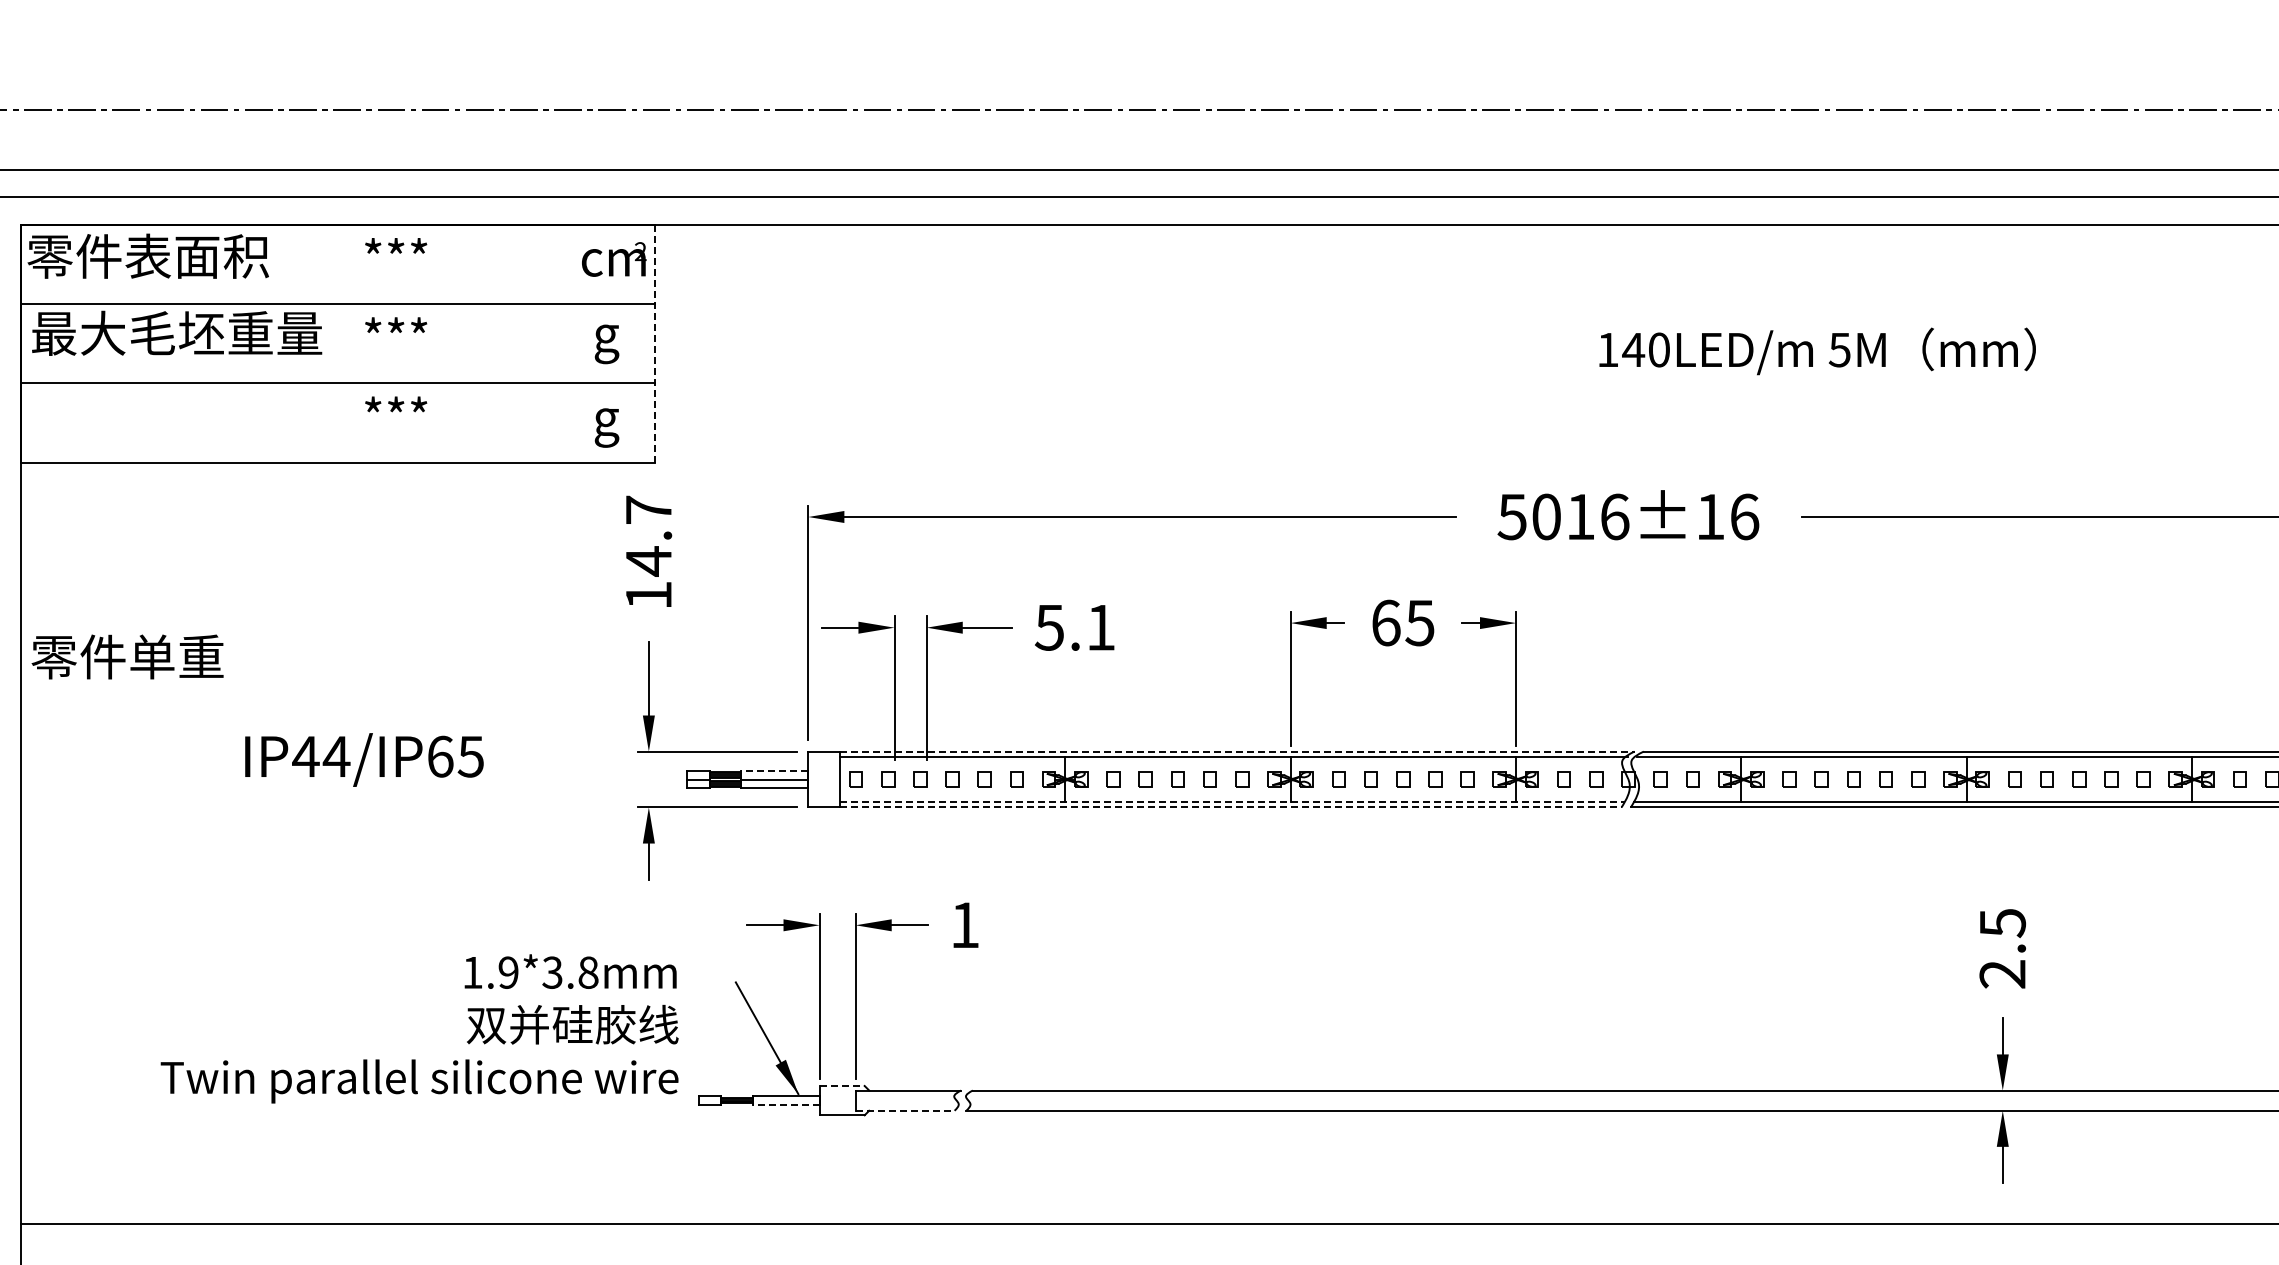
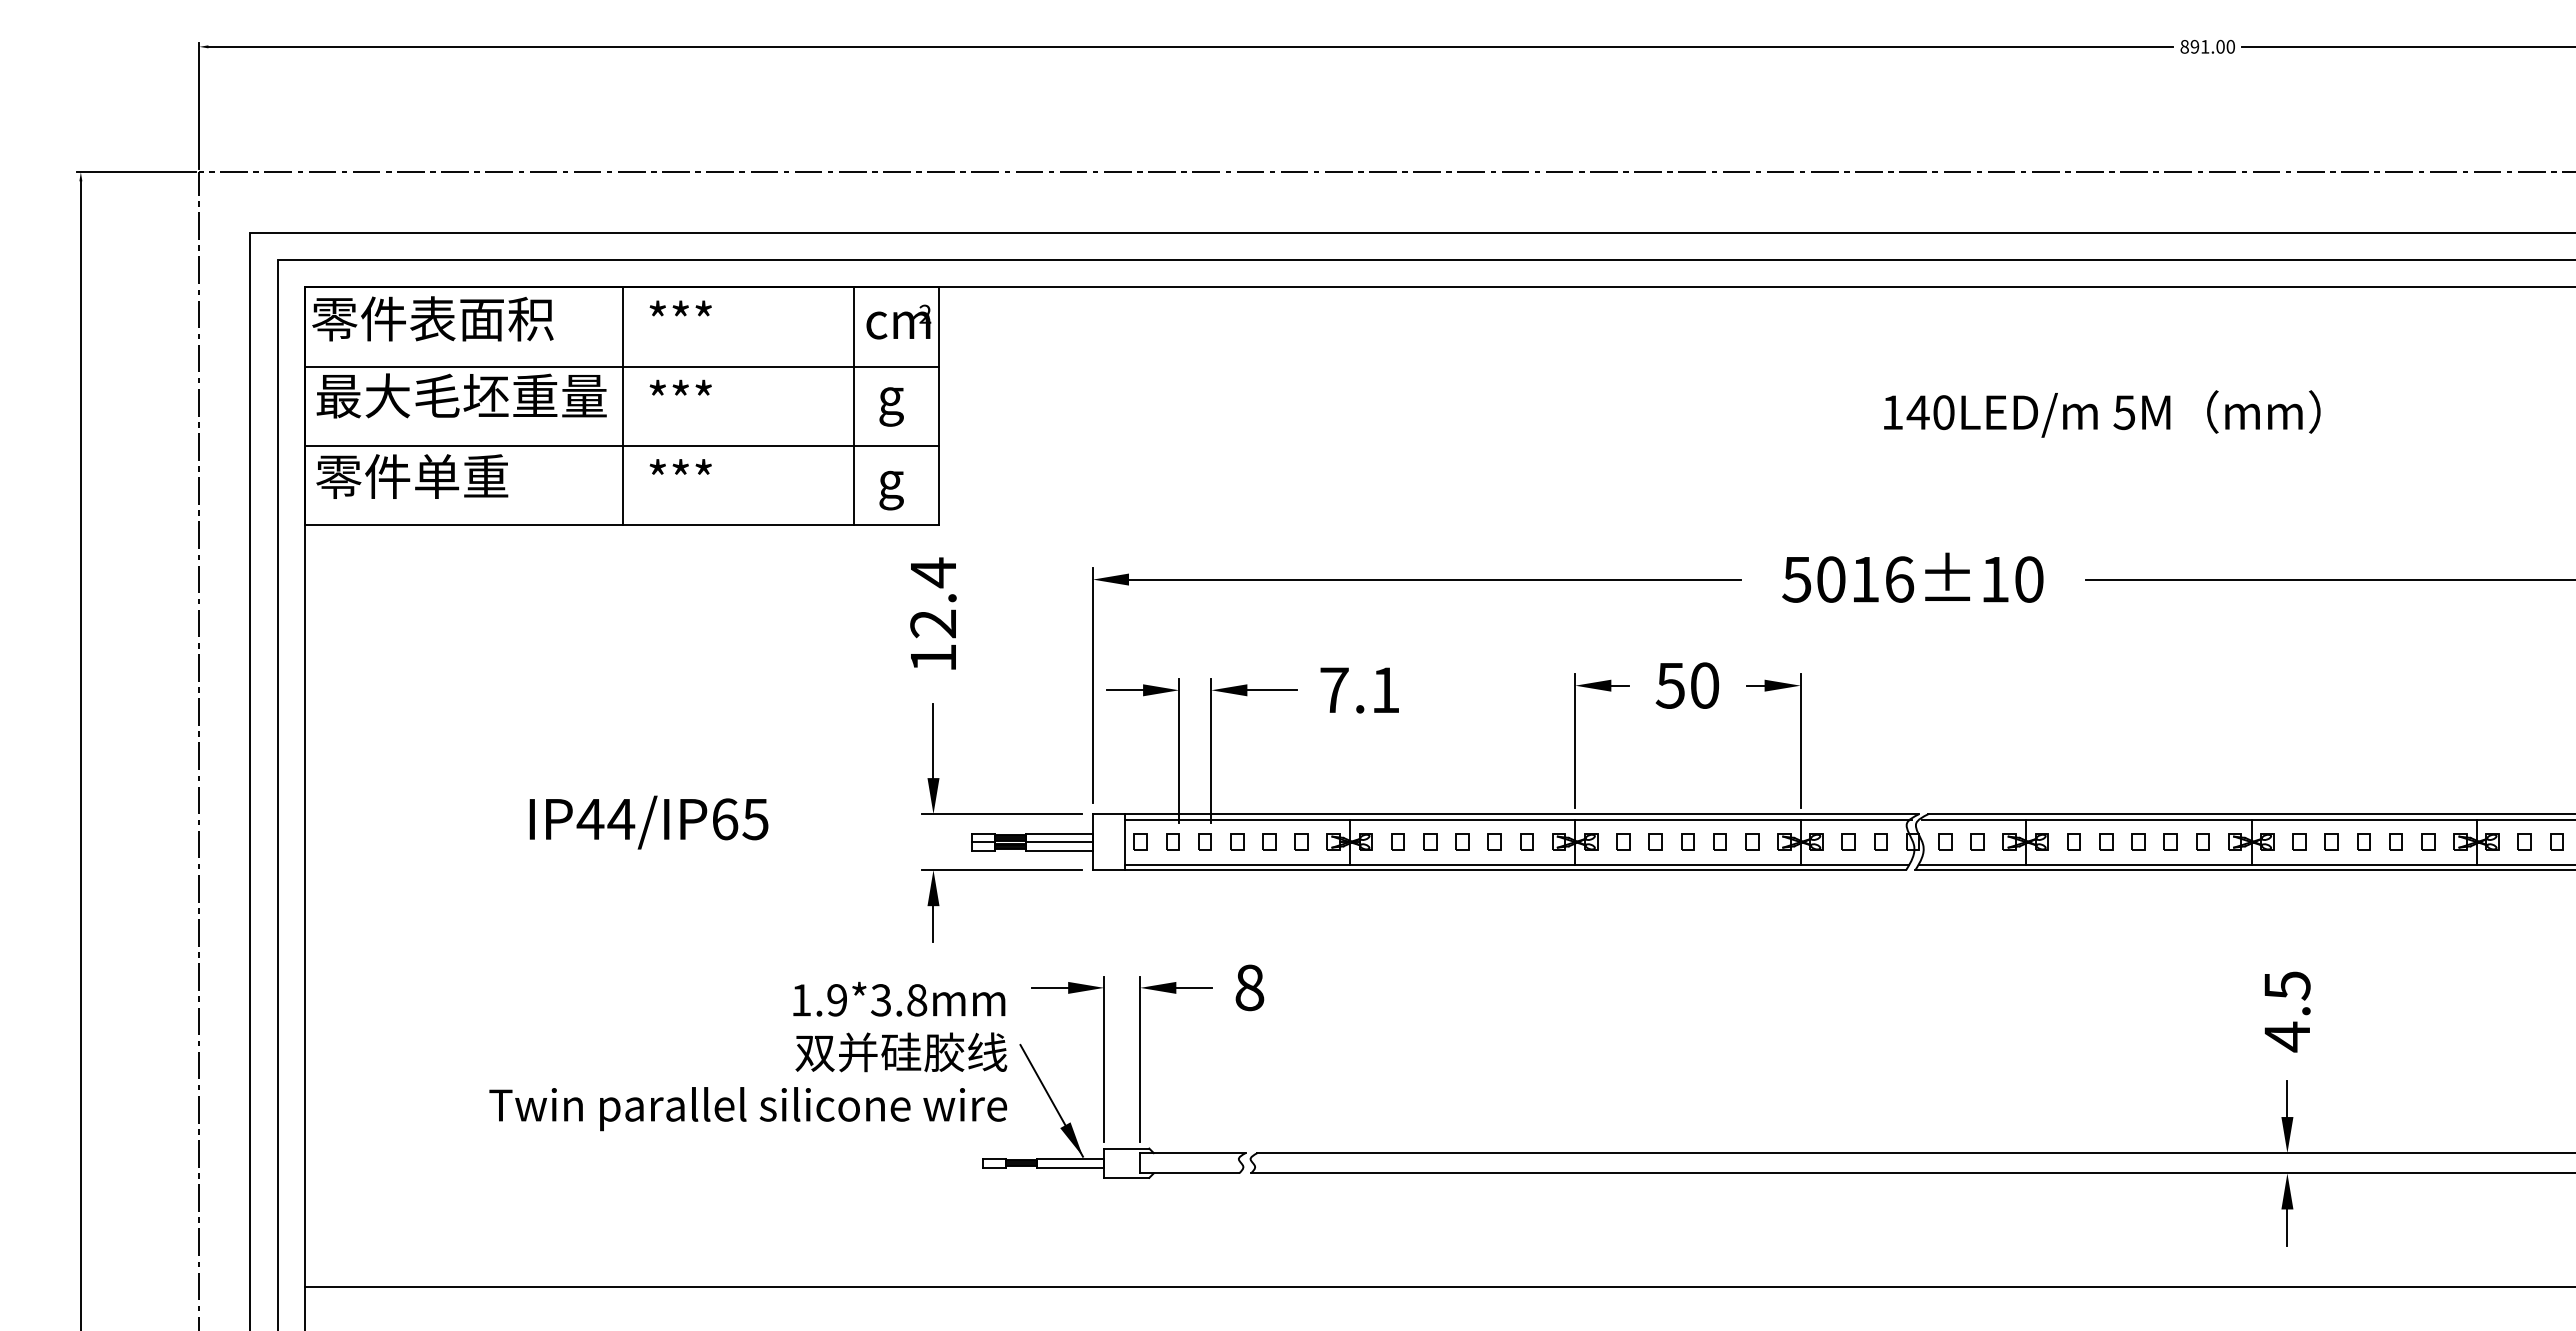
line: (338, 343) -> (623, 406), added
line: (568, 343) -> (853, 406), added
line: (654, 343) -> (939, 406), dashed -> solid
text: (1744, 516) -> (2029, 579), 5016±16 -> 5016±10
text: (647, 535) -> (932, 598), 14.7 -> 12.4
text: (1402, 622) -> (1687, 685), 65 -> 50
text: (1048, 627) -> (1333, 690), 5.1 -> 7.1
text: (127, 656) -> (412, 476), moved
line: (1237, 751) -> (1522, 814), dashed -> solid
line: (774, 770) -> (1059, 833), dashed -> solid
line: (1232, 801) -> (1517, 864), dashed -> solid
line: (1230, 807) -> (1515, 870), dashed -> solid
text: (964, 924) -> (1249, 987), 1 -> 8
text: (2001, 973) -> (2286, 1036), 2.5 -> 4.5
text: (419, 1028) -> (748, 1056), moved
line: (841, 1085) -> (1126, 1148), dashed -> solid
line: (785, 1104) -> (1070, 1167), dashed -> solid
line: (905, 1110) -> (1190, 1173), dashed -> solid

